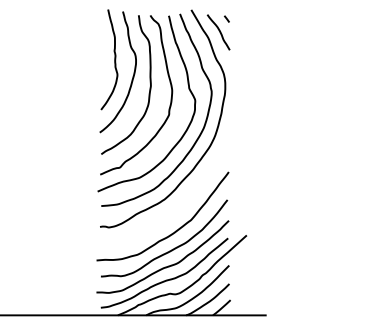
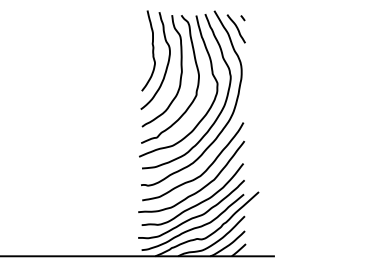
curve: (177, 209) -> (203, 171), added

